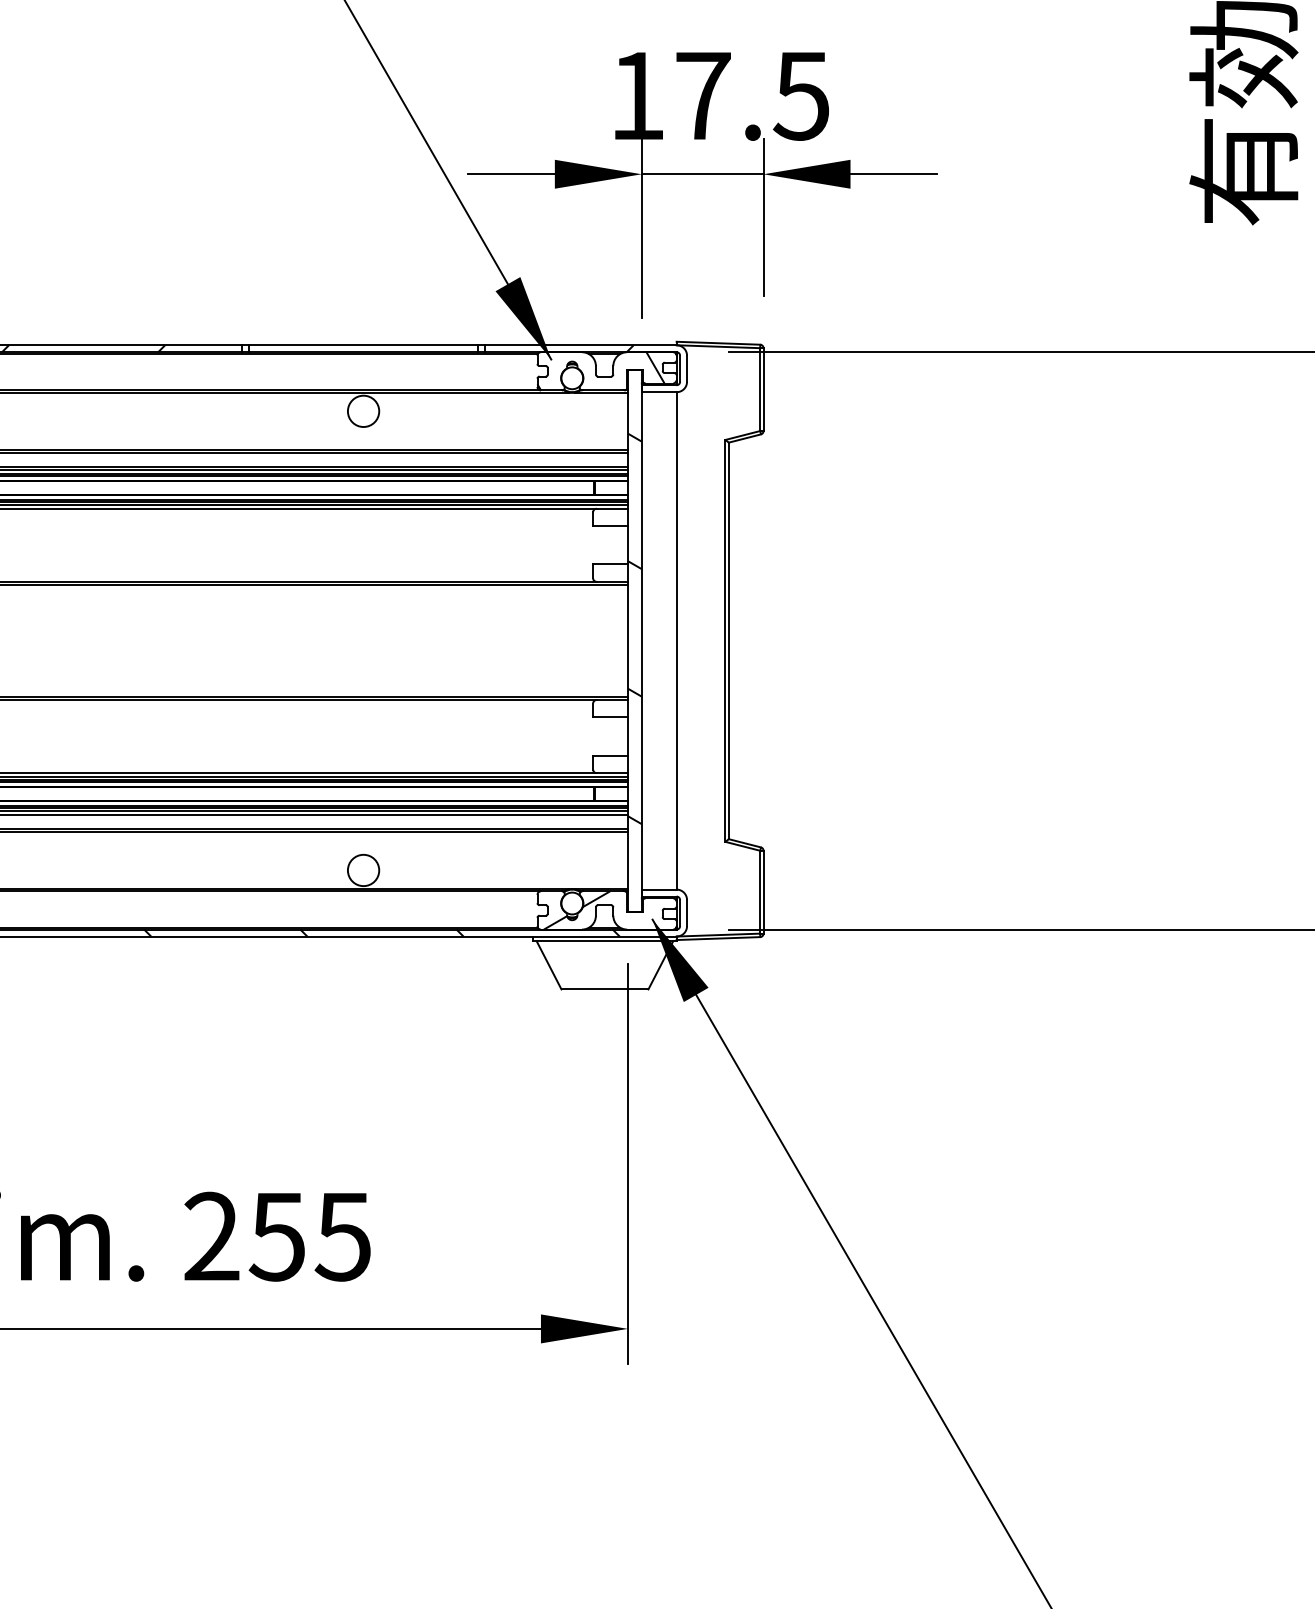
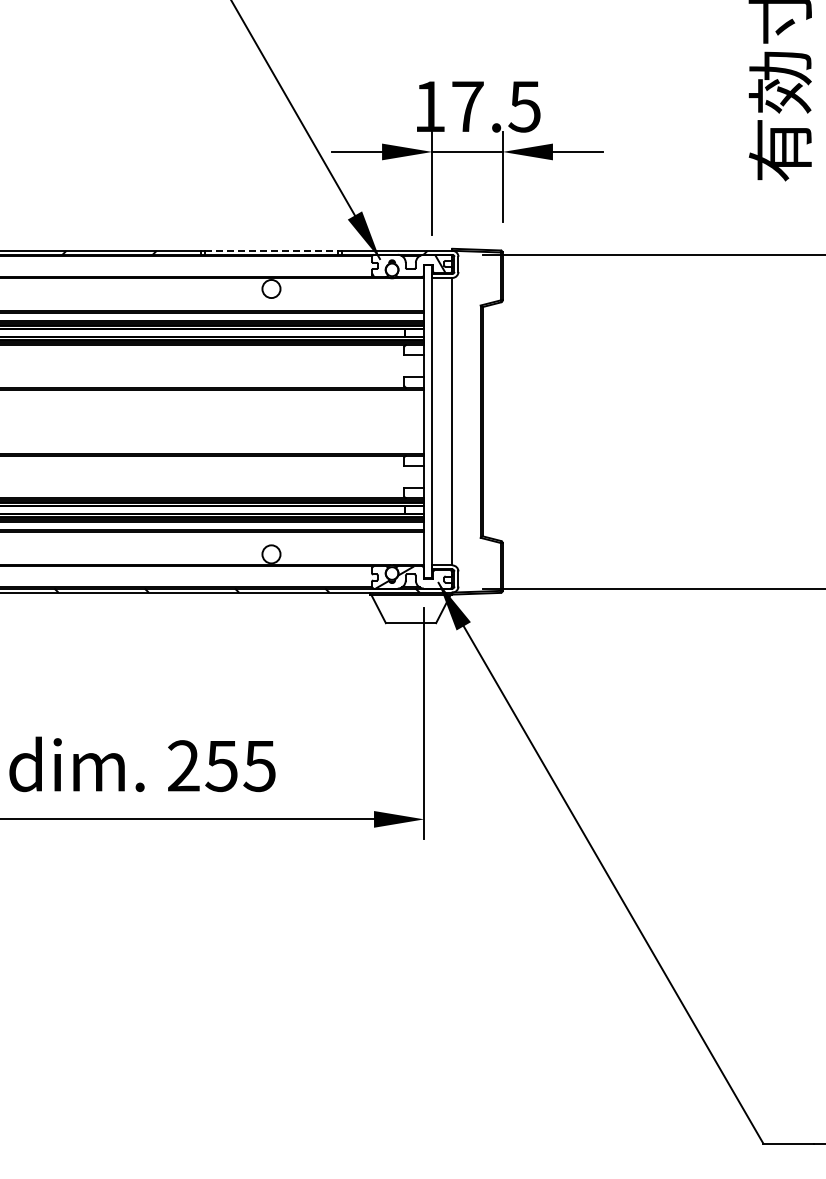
line: (363, 344) -> (271, 250), solid -> dashed
hatch: (635, 628) -> (428, 414), removed

